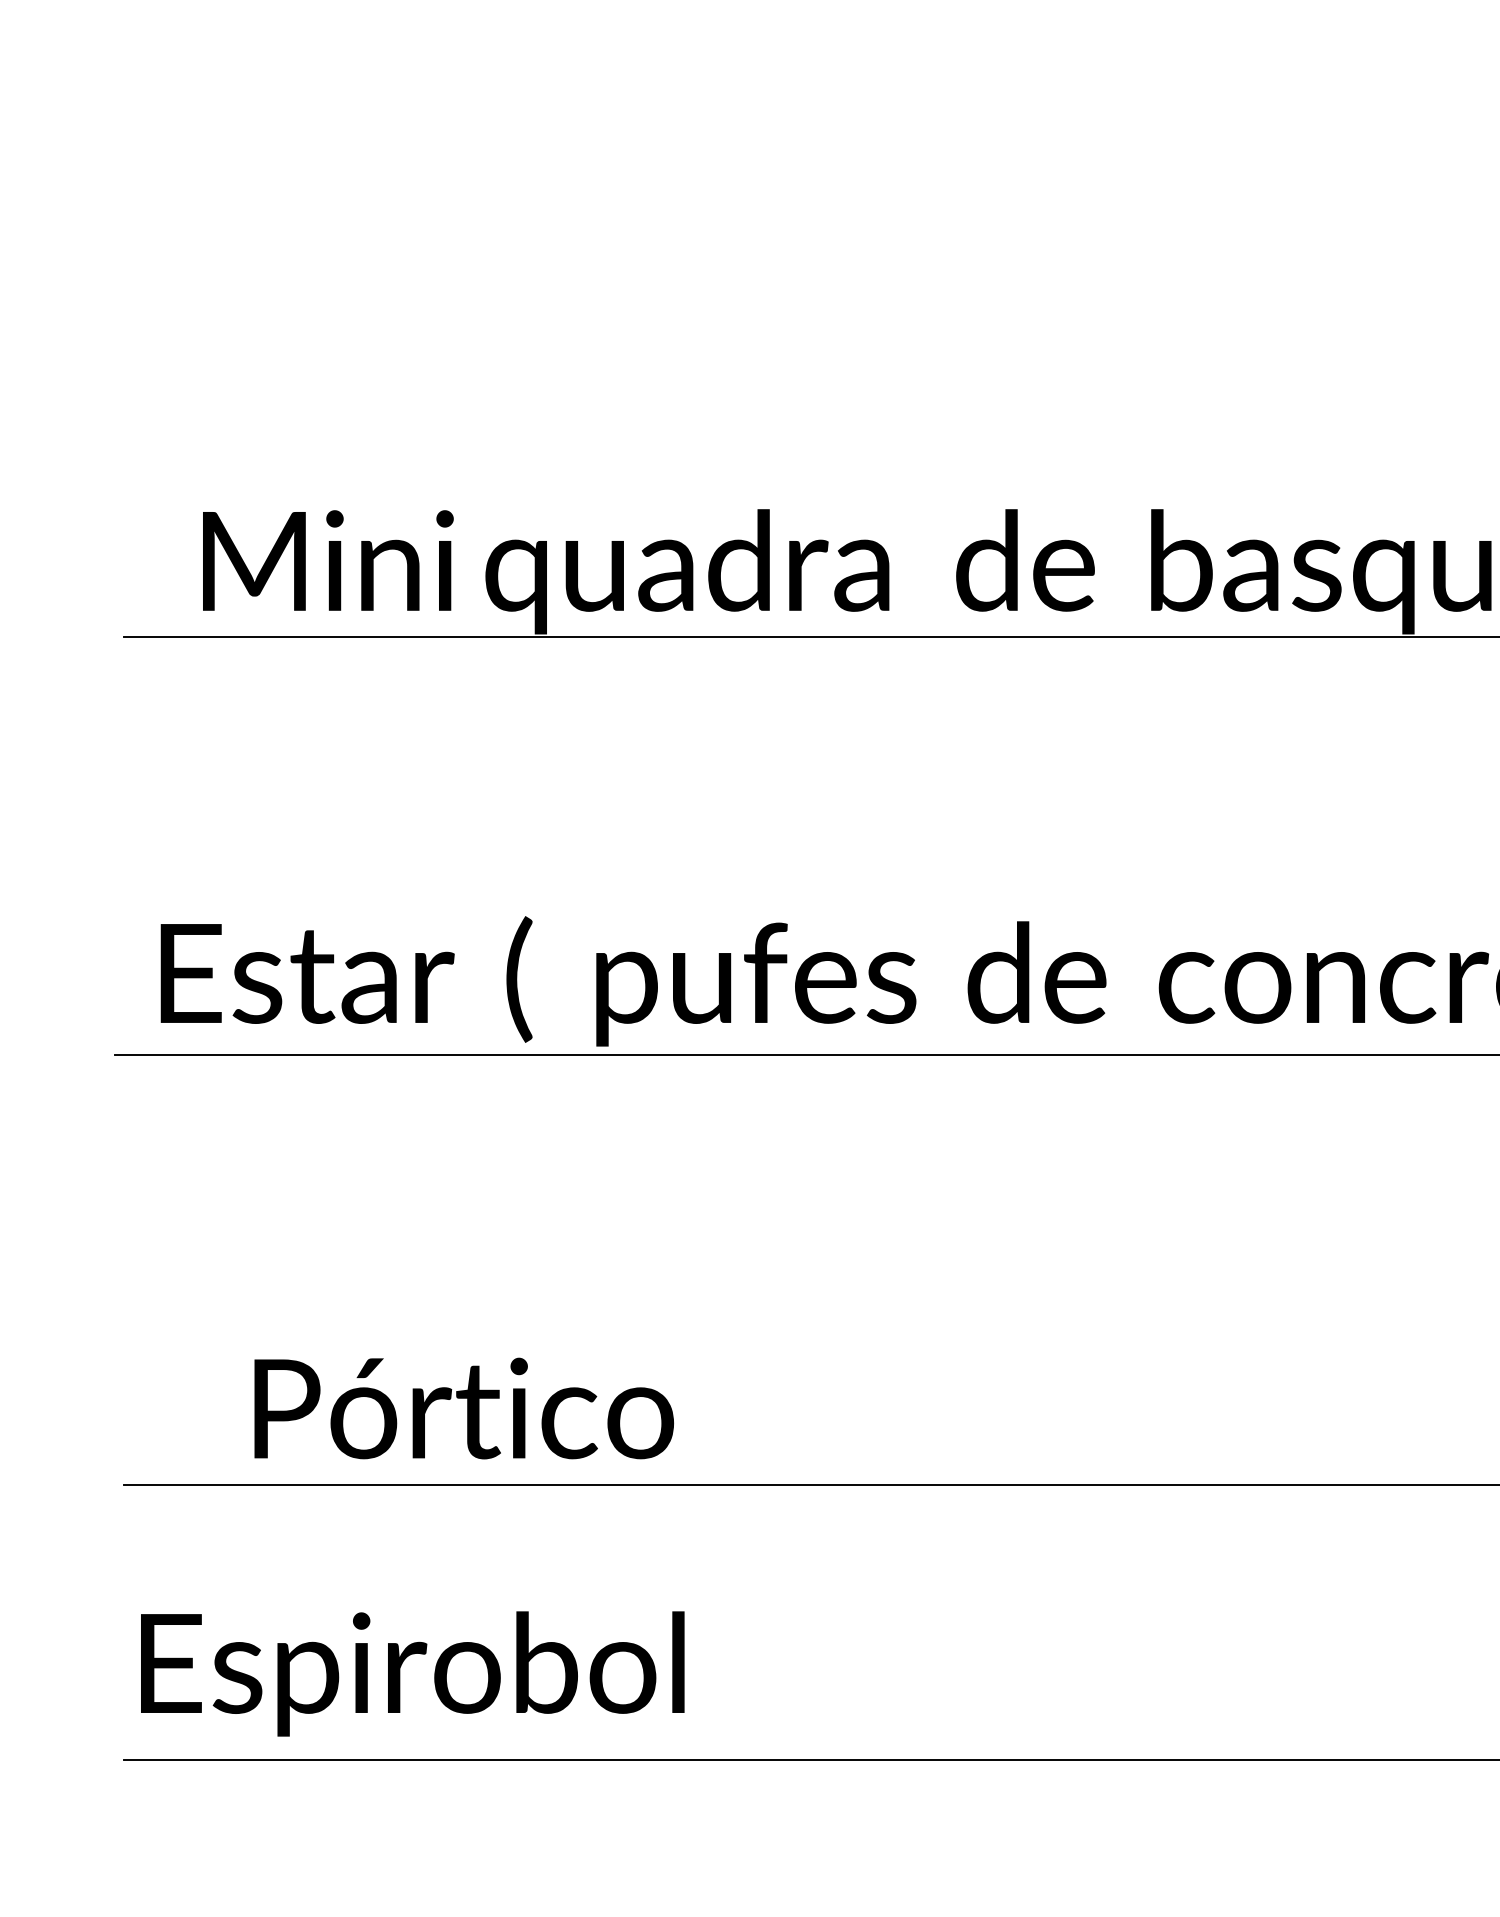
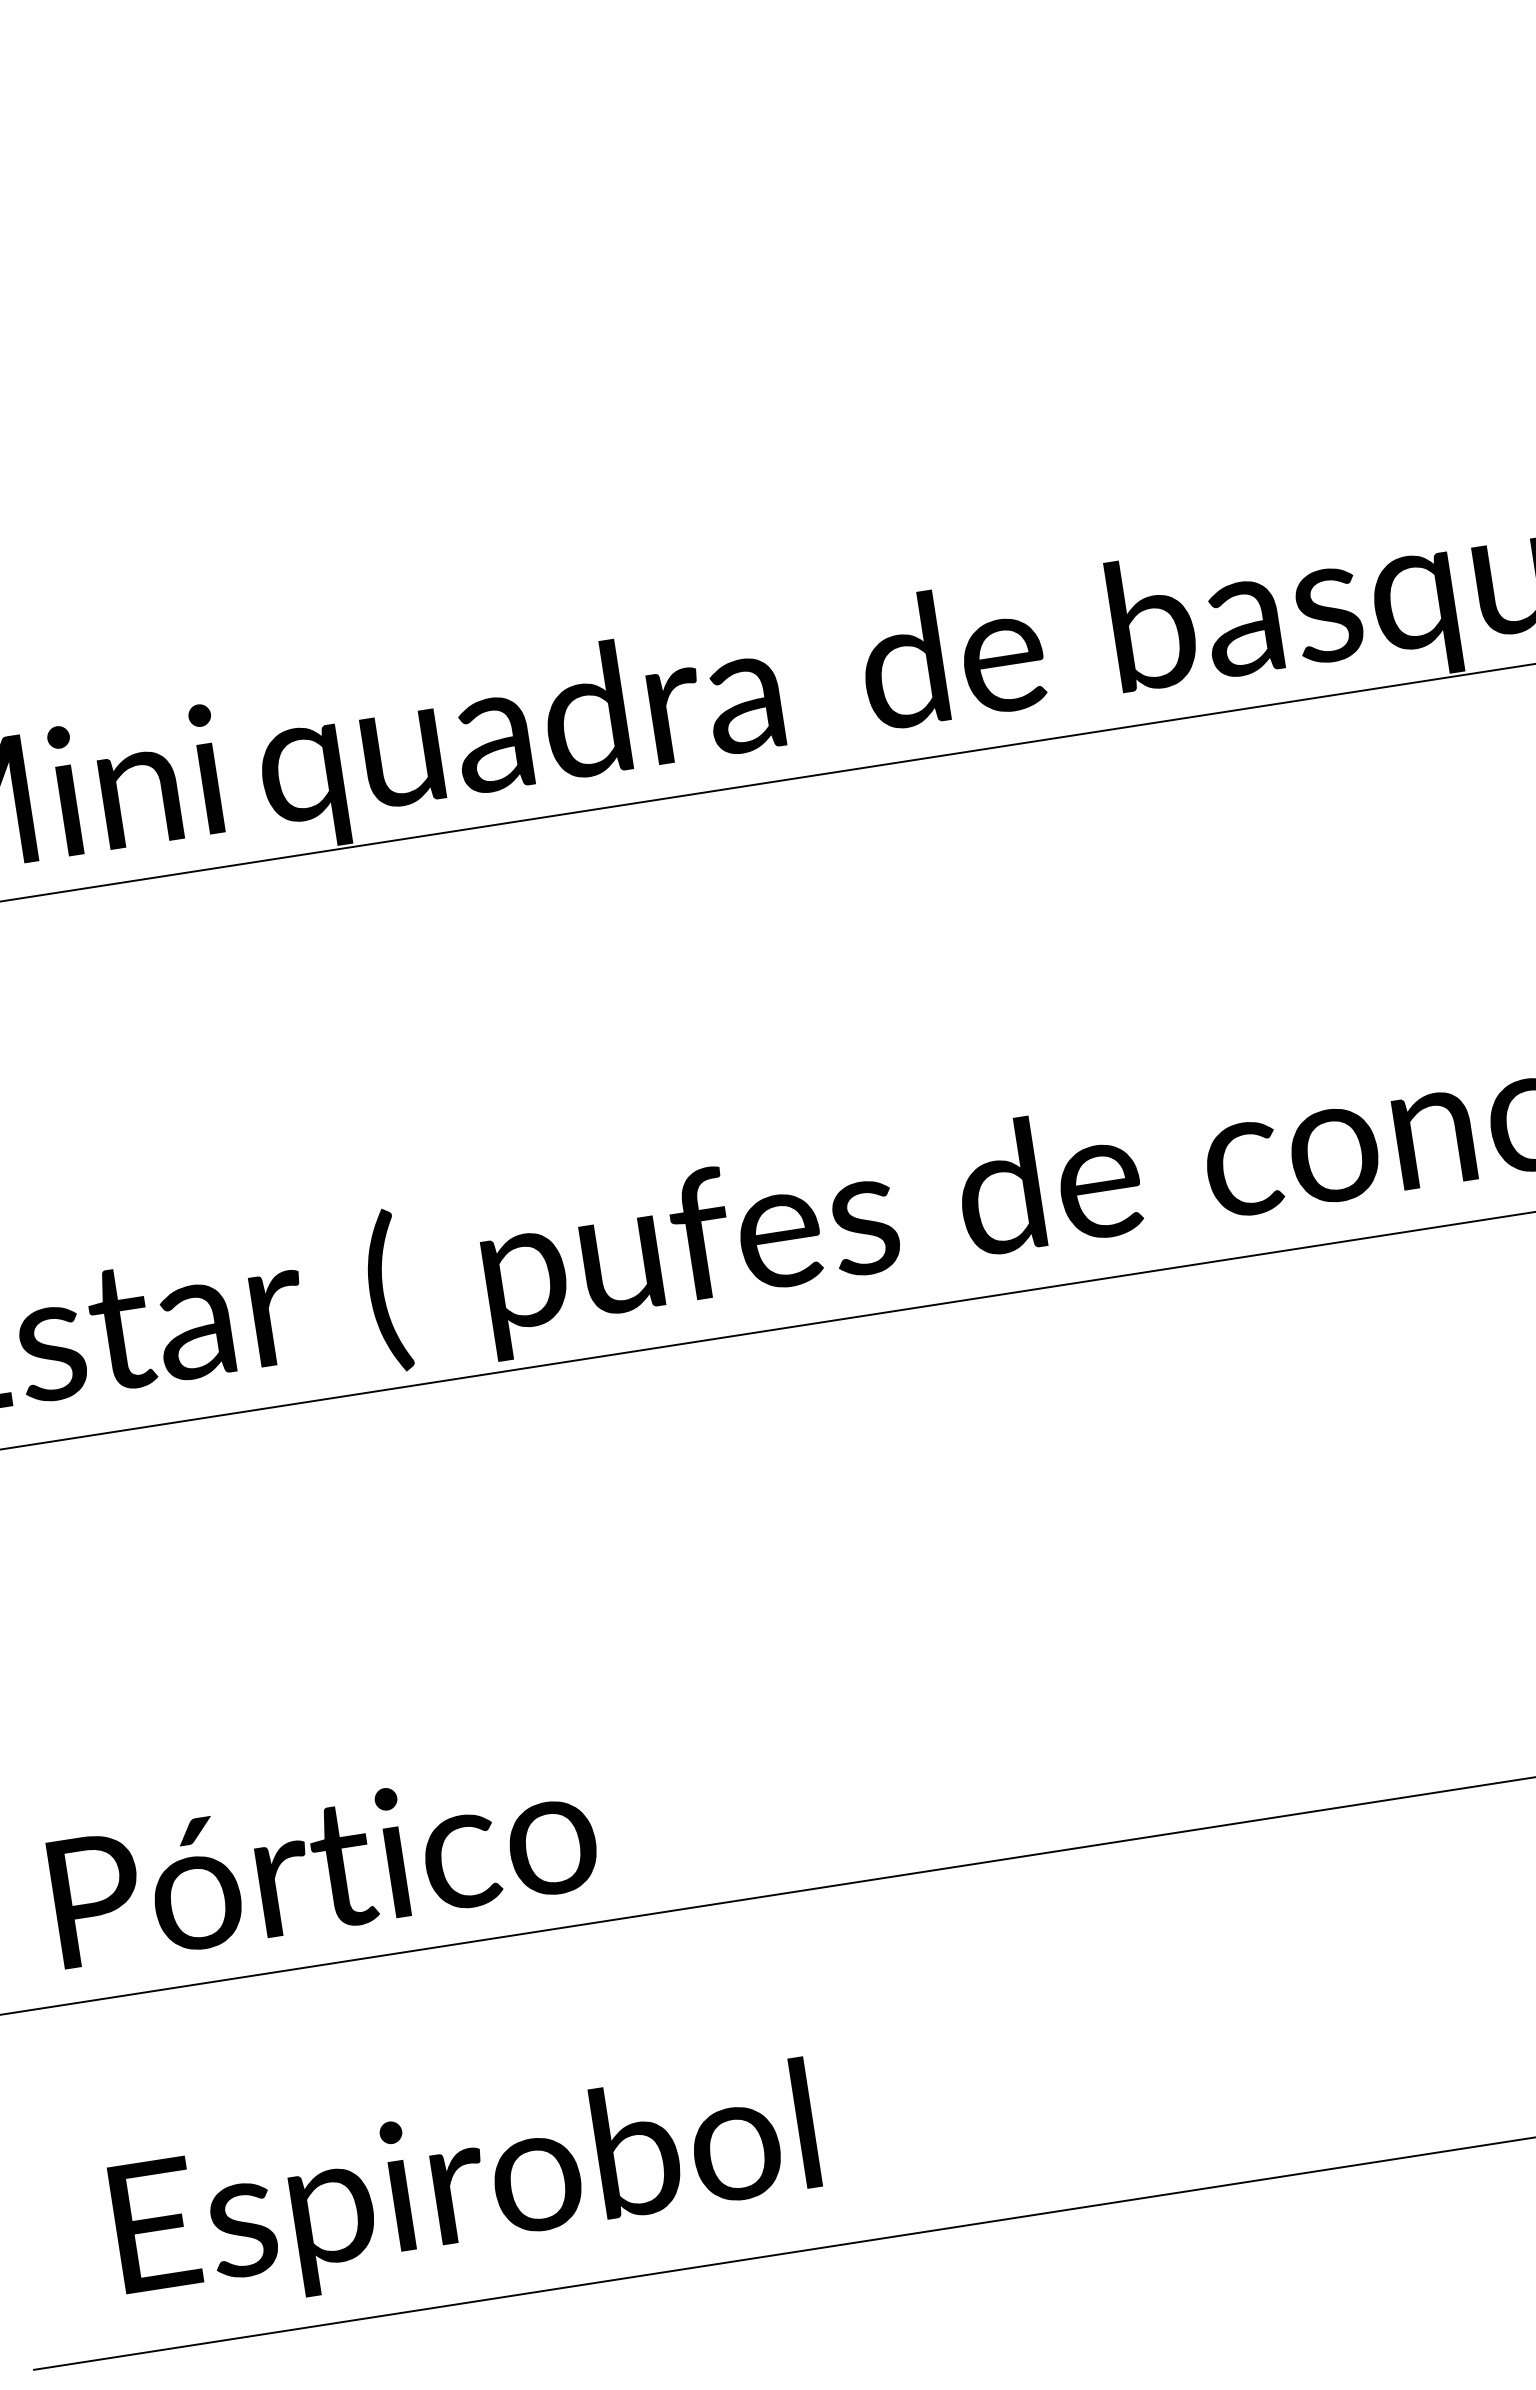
text: (463, 1408) -> (322, 1864), moved
text: (412, 1673) -> (466, 2189), moved

